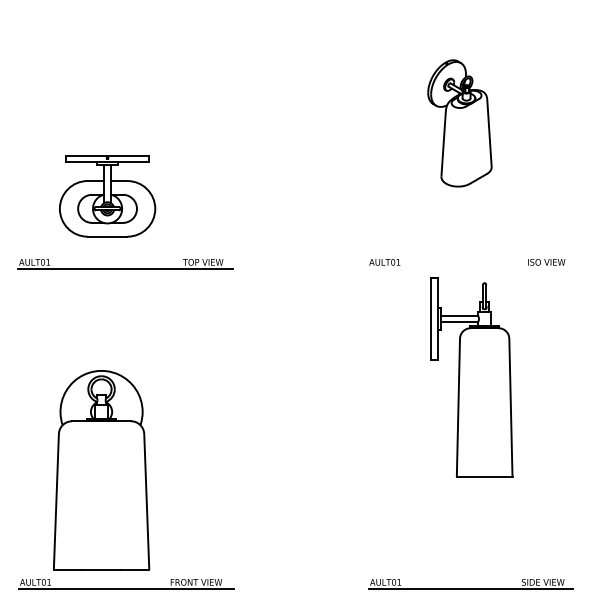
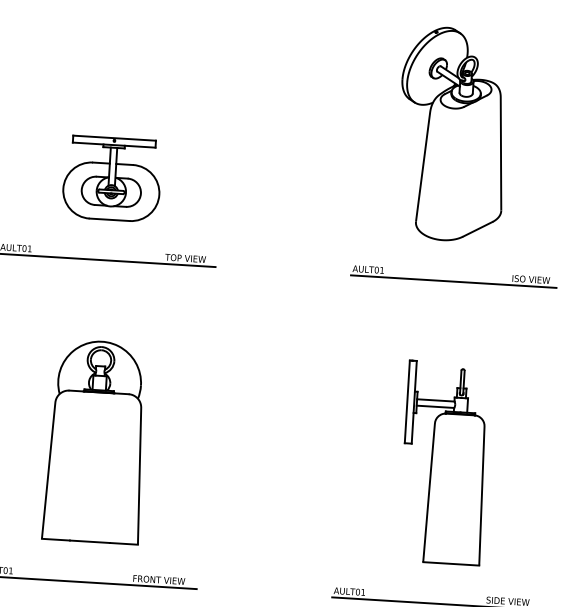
part: (459, 123) -> (452, 134), size x1.67
part: (107, 196) -> (112, 179), moved
line: (469, 269) -> (453, 282), added
part: (471, 377) -> (444, 463), moved
part: (101, 470) -> (95, 441), moved

